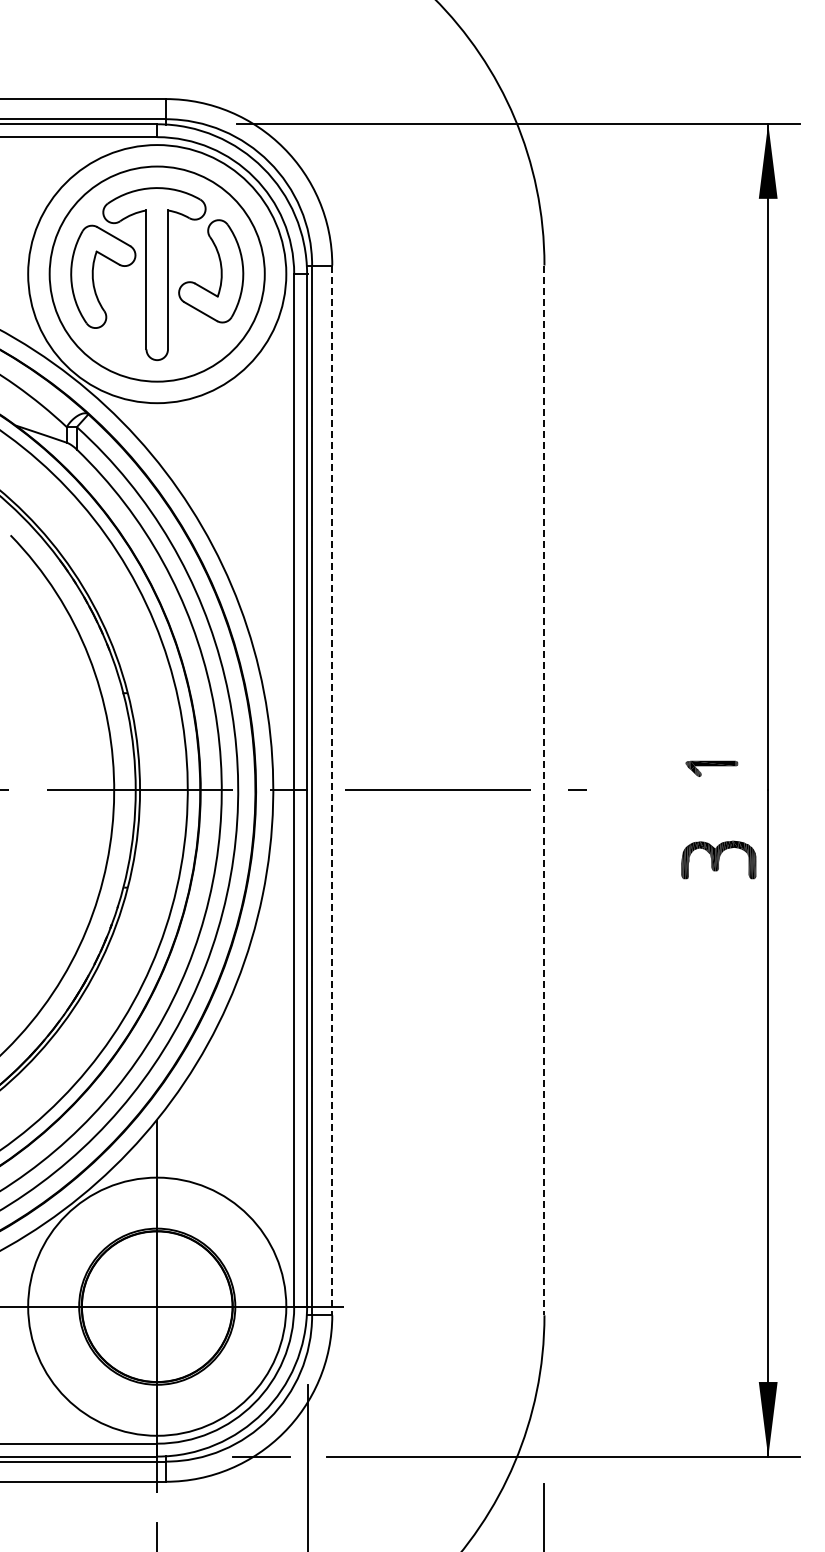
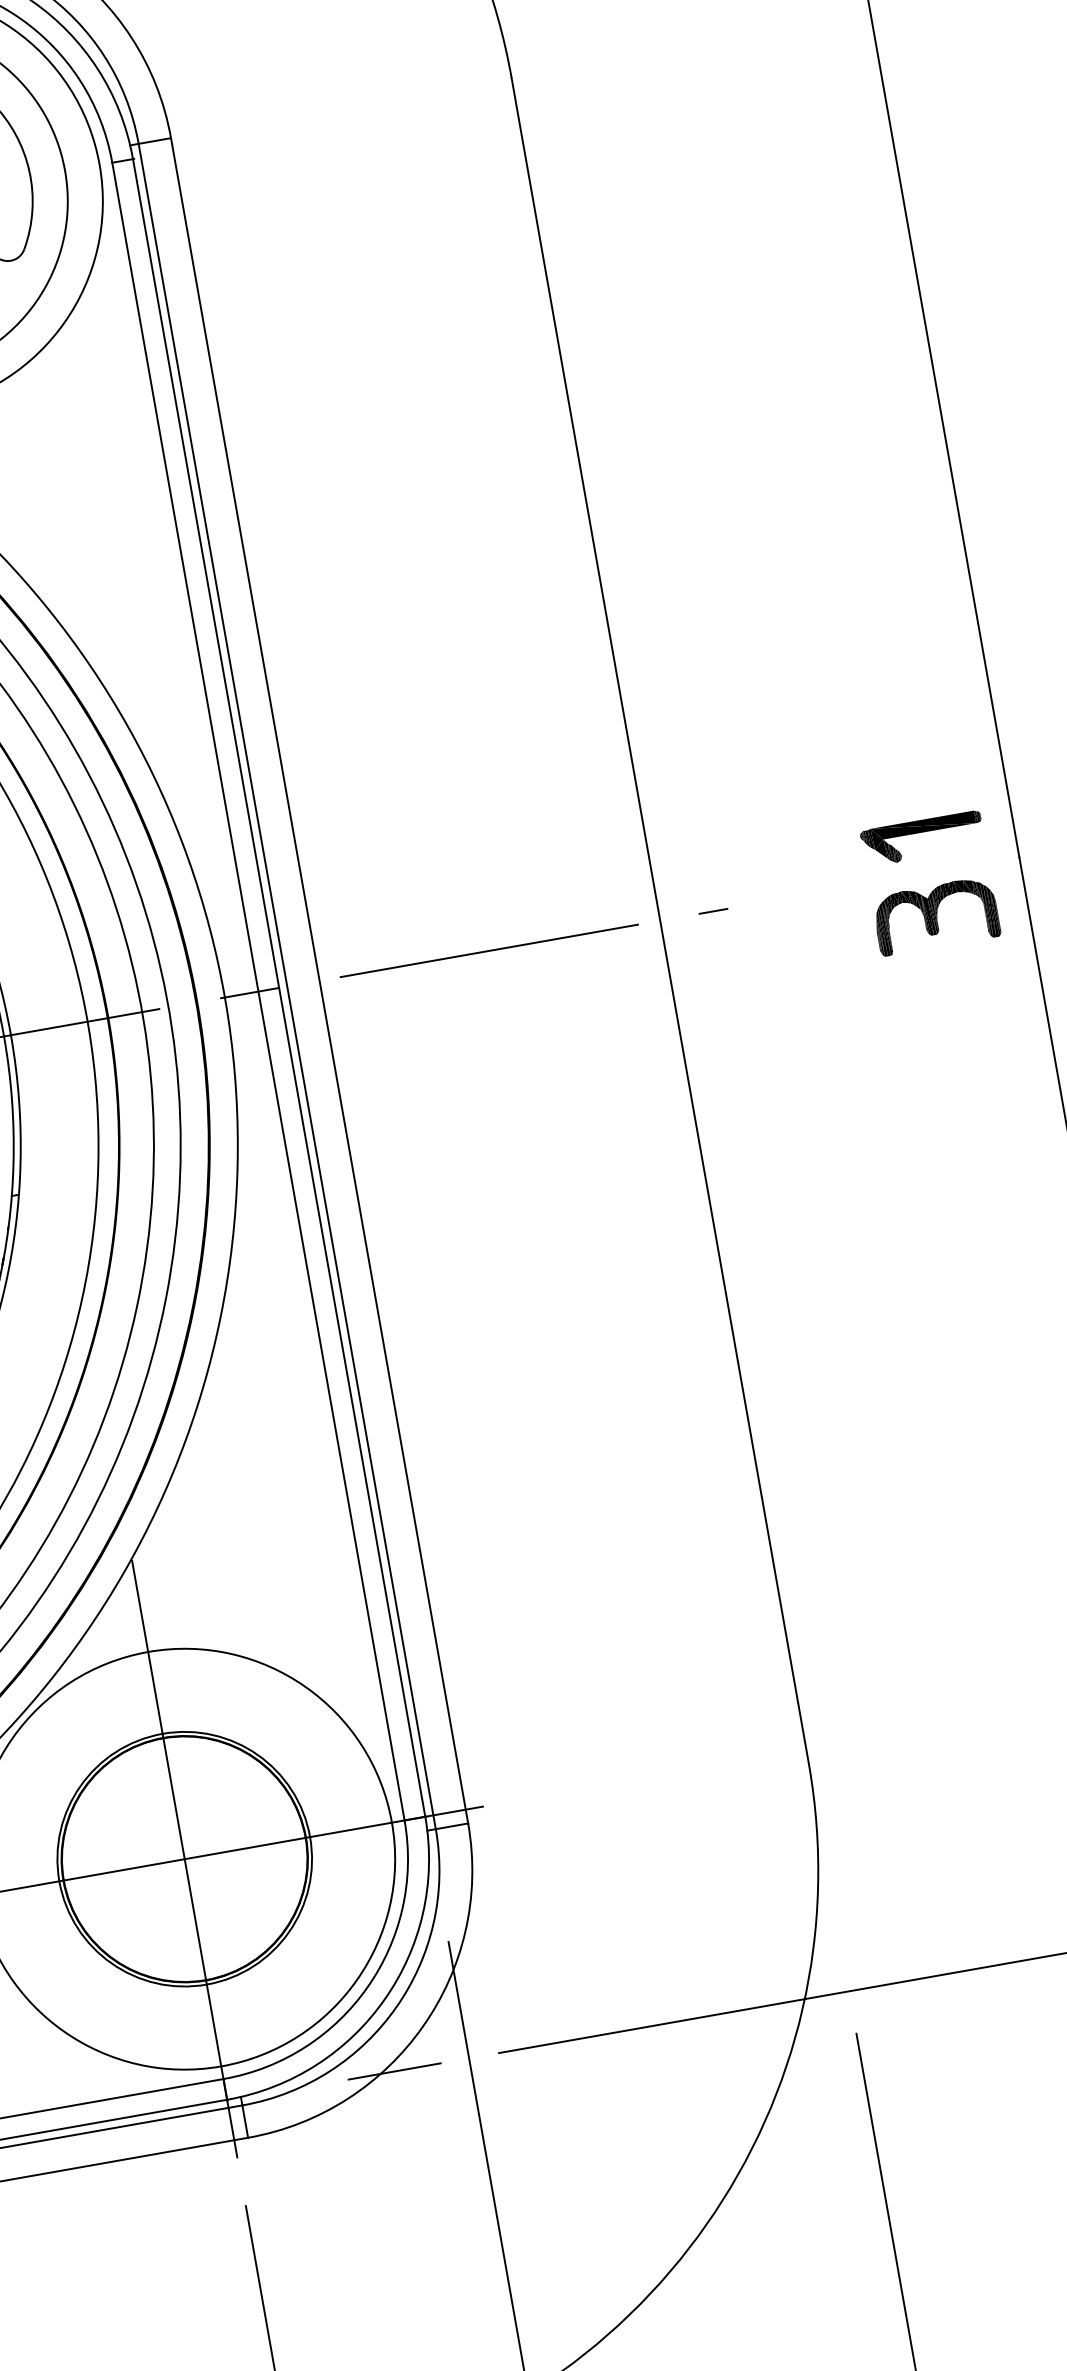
part: (711, 768) -> (922, 838), size x1.43
line: (332, 790) -> (319, 980), dashed -> solid
line: (544, 790) -> (660, 920), dashed -> solid
part: (718, 859) -> (935, 915), moved

